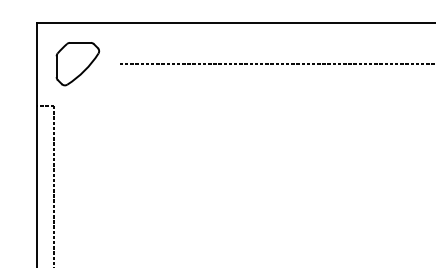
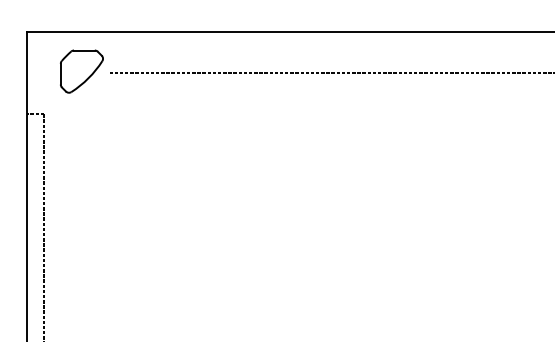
part: (77, 63) -> (81, 71), moved

